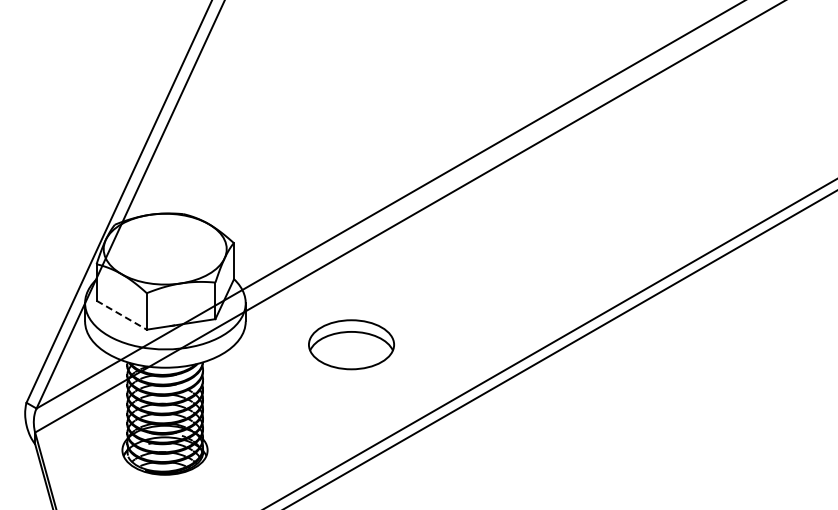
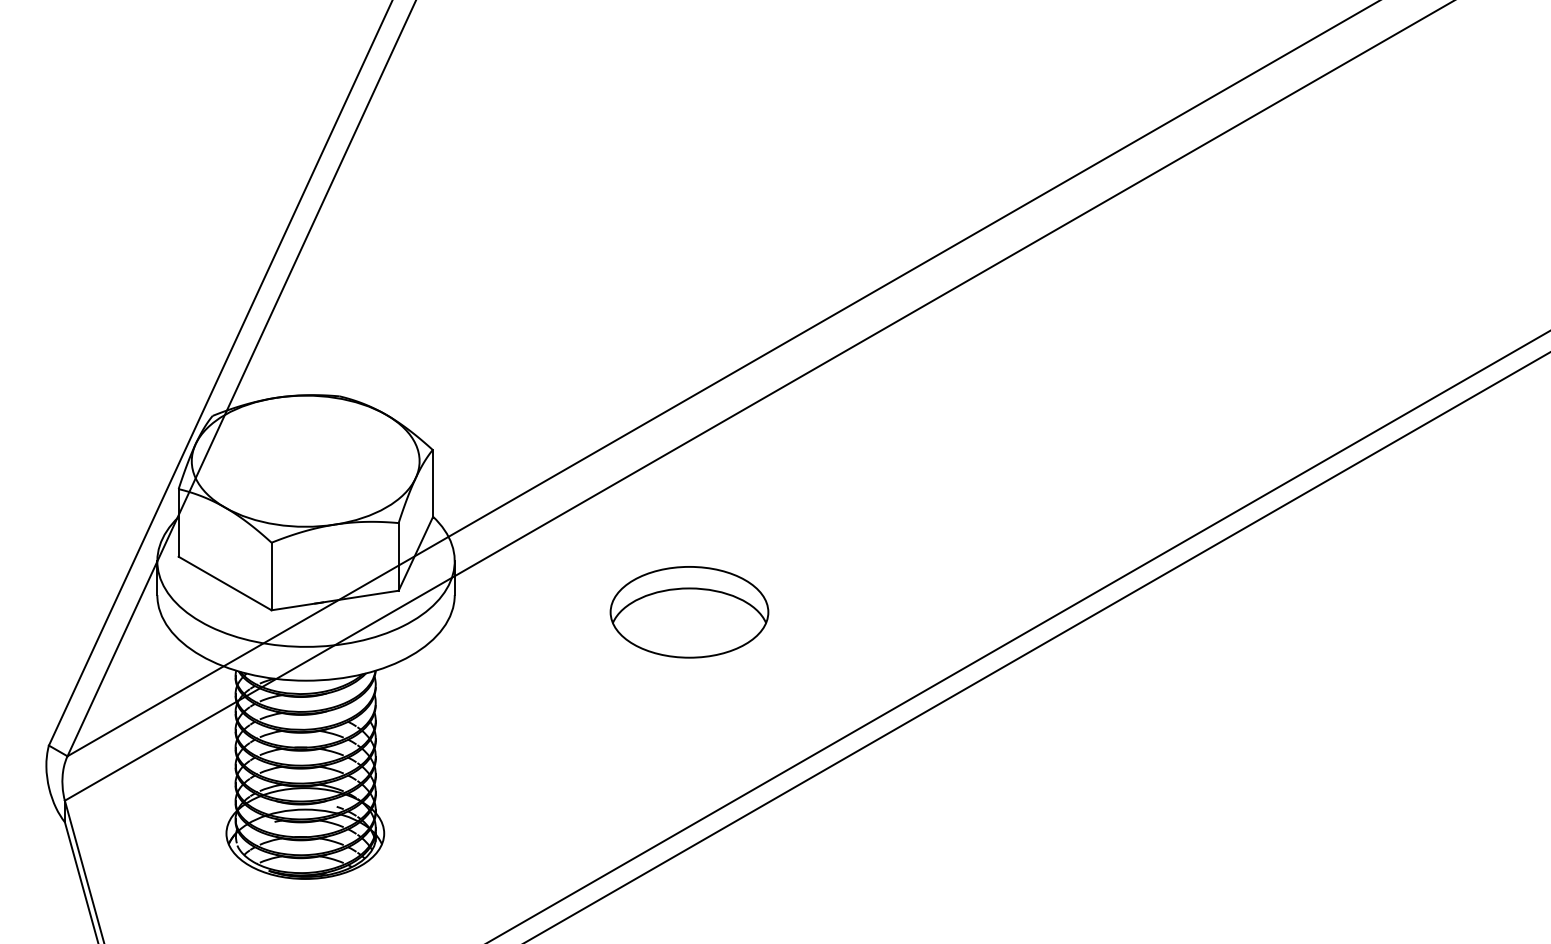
line: (121, 315) -> (224, 584), dashed -> solid
part: (351, 344) -> (689, 611), moved

